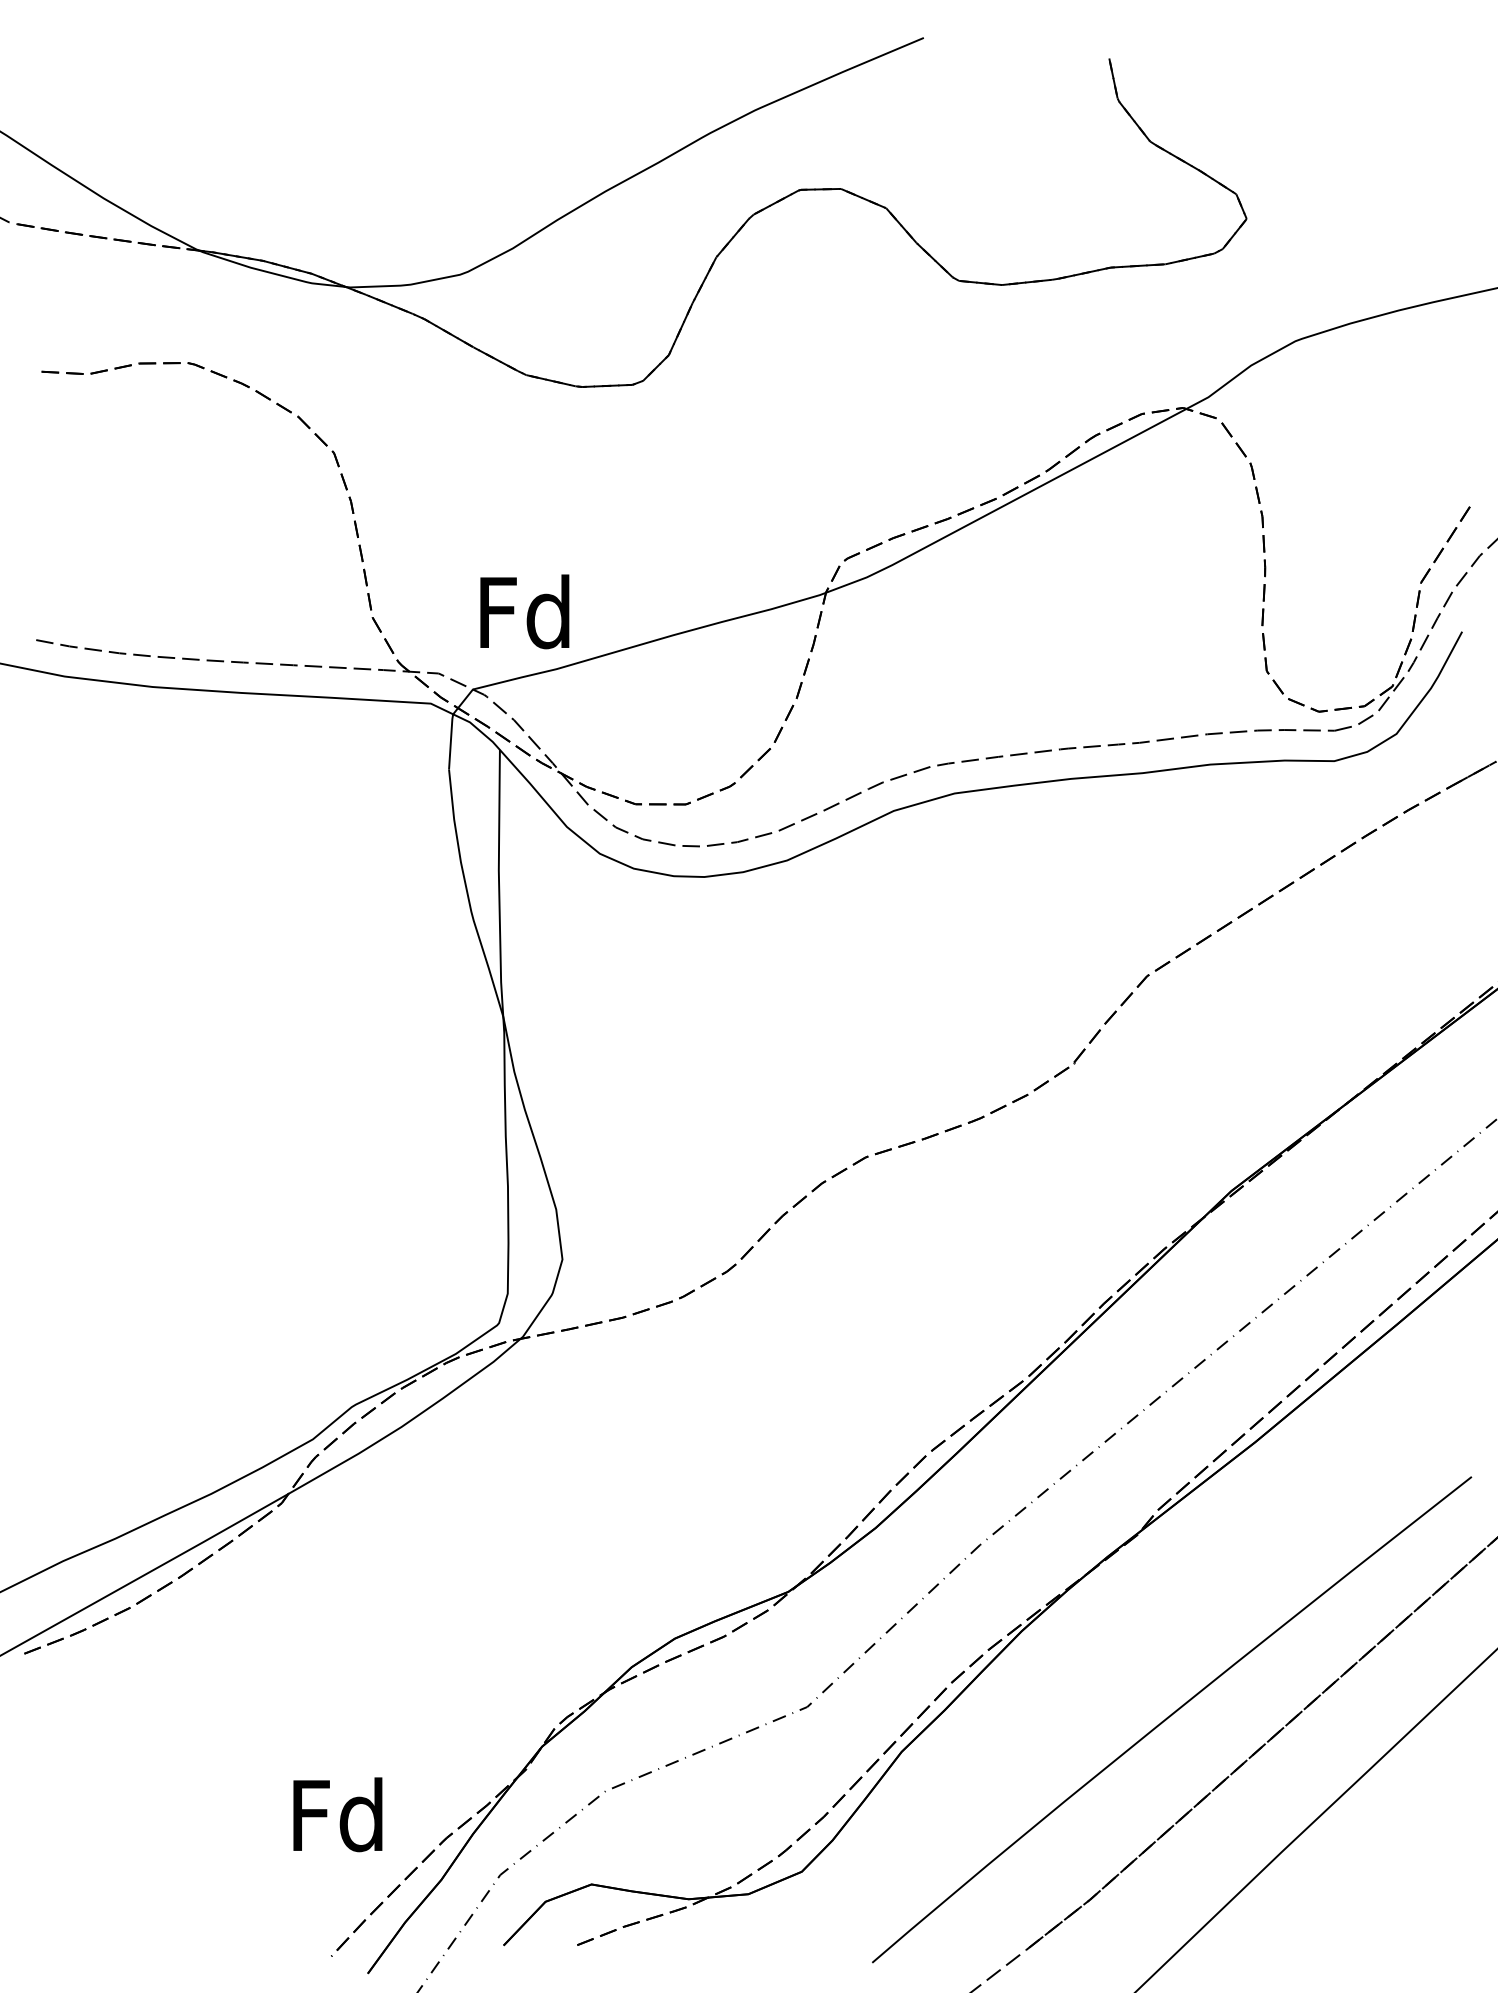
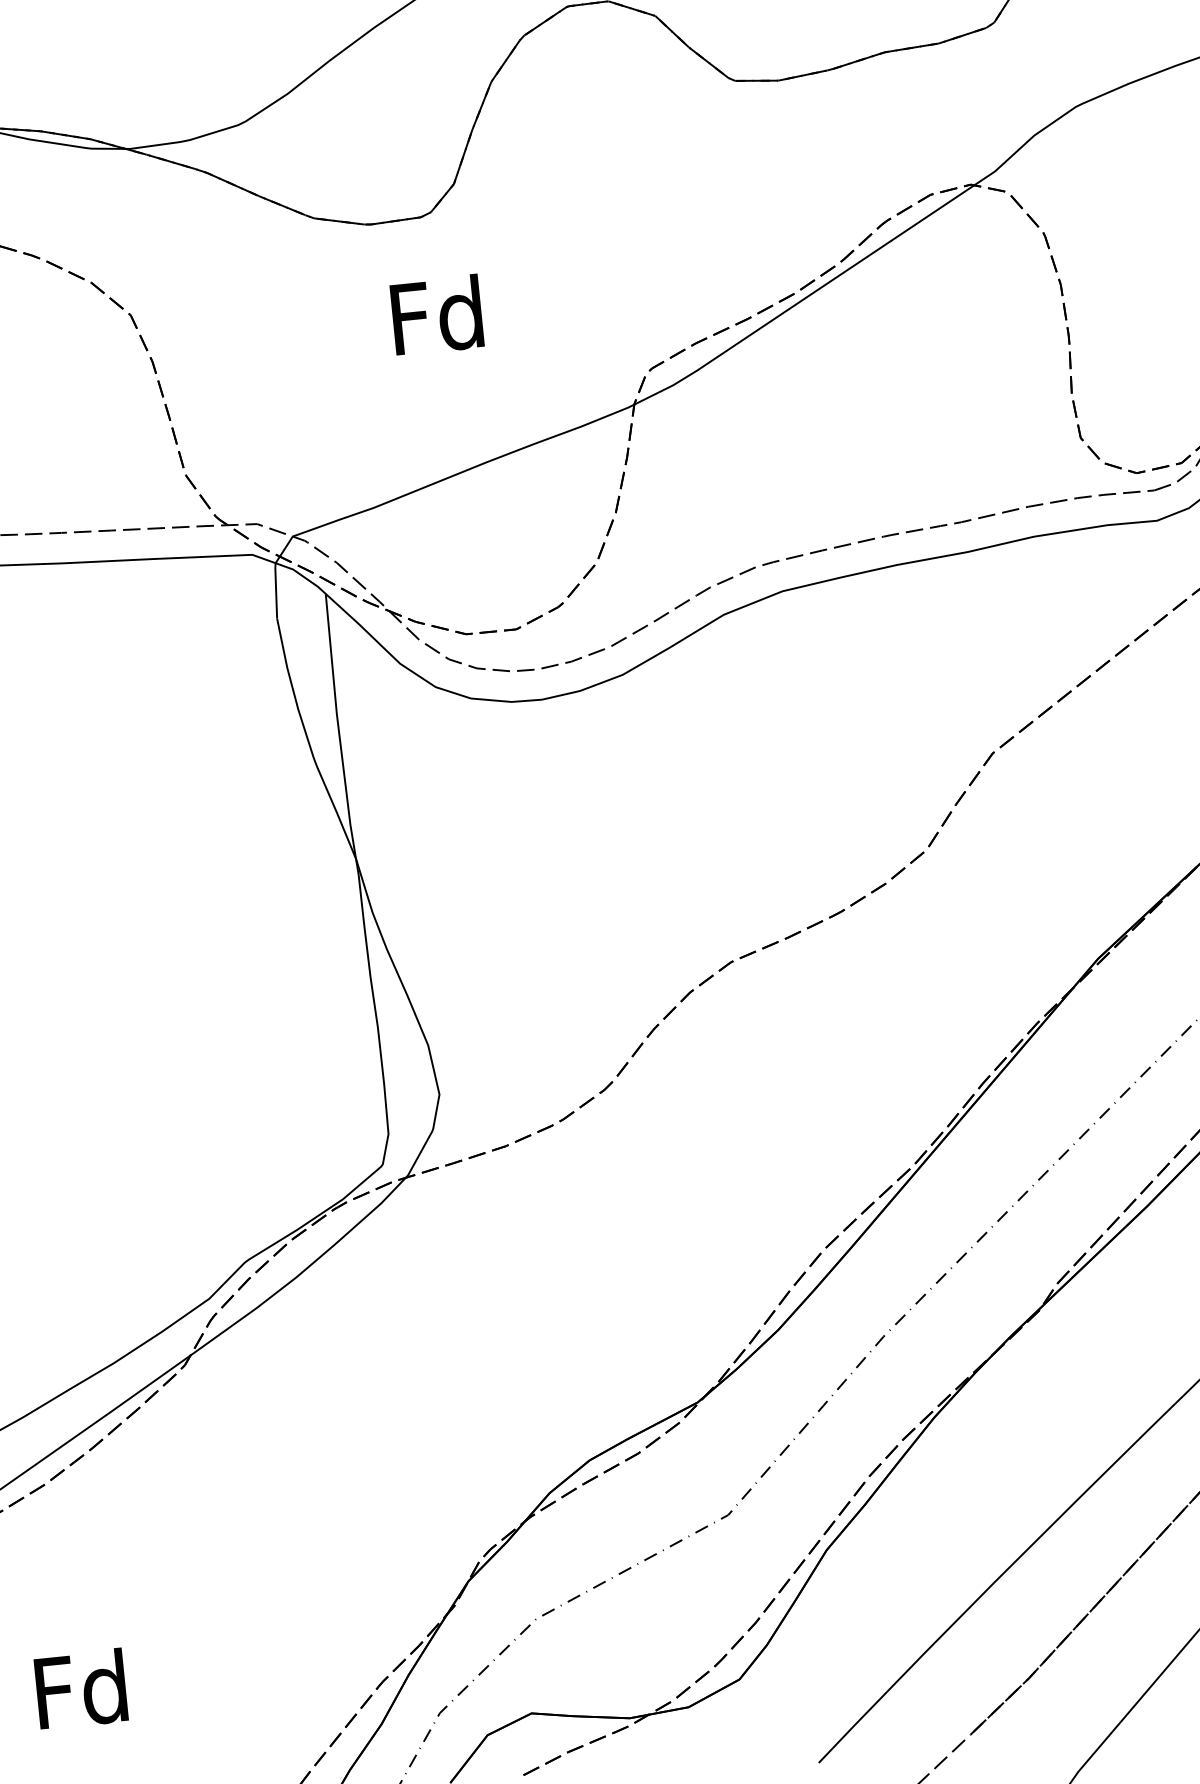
text: (524, 611) -> (436, 314), moved
text: (337, 1814) -> (80, 1688), moved

